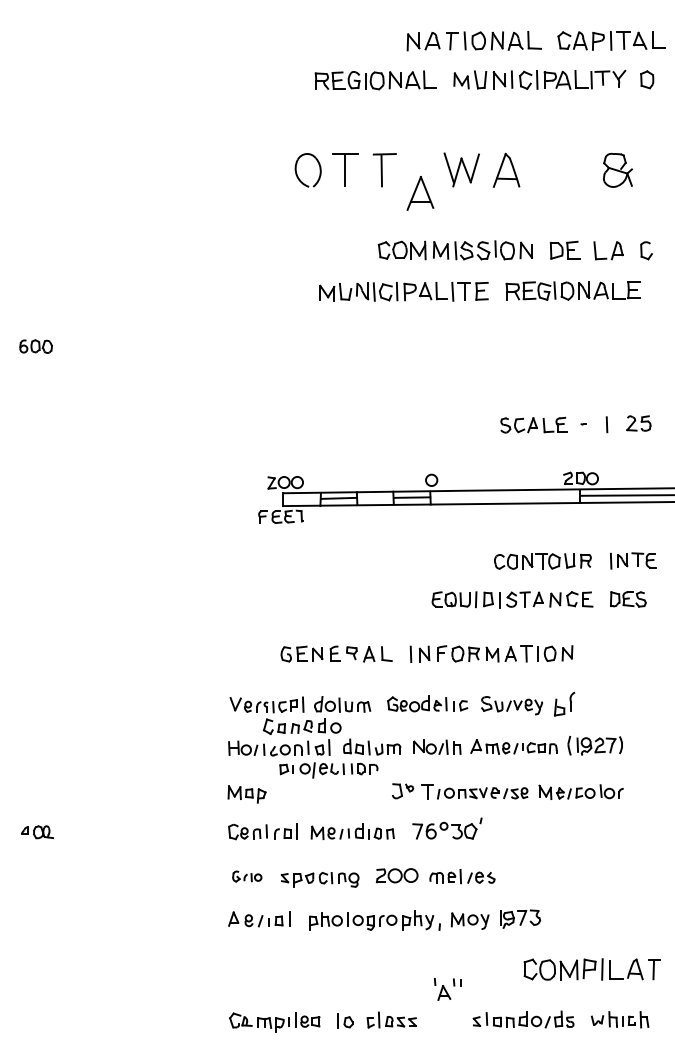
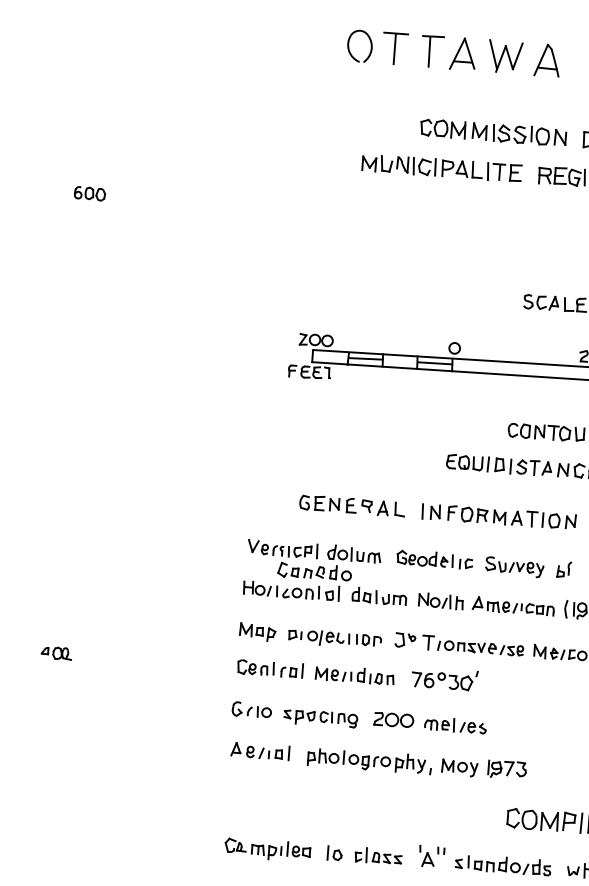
part: (420, 193) -> (463, 54), moved
part: (563, 704) -> (563, 569), size x0.71
part: (328, 770) -> (334, 639), moved
part: (247, 876) -> (252, 710), size x1.43
part: (447, 989) -> (431, 856), moved

